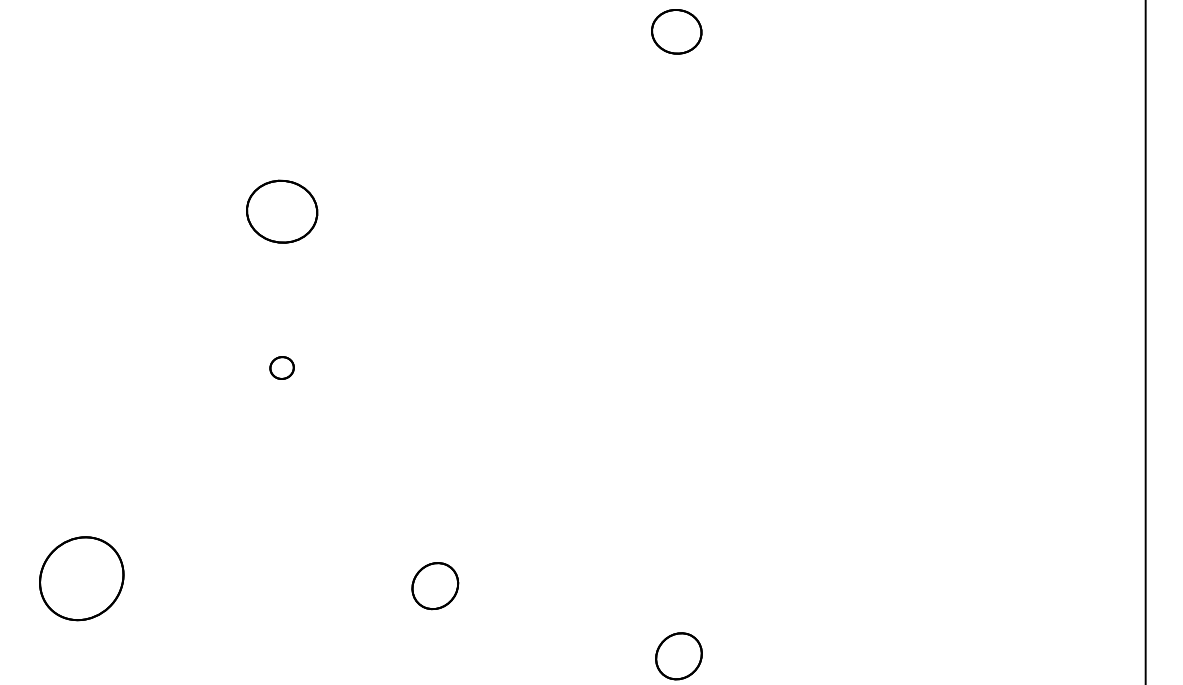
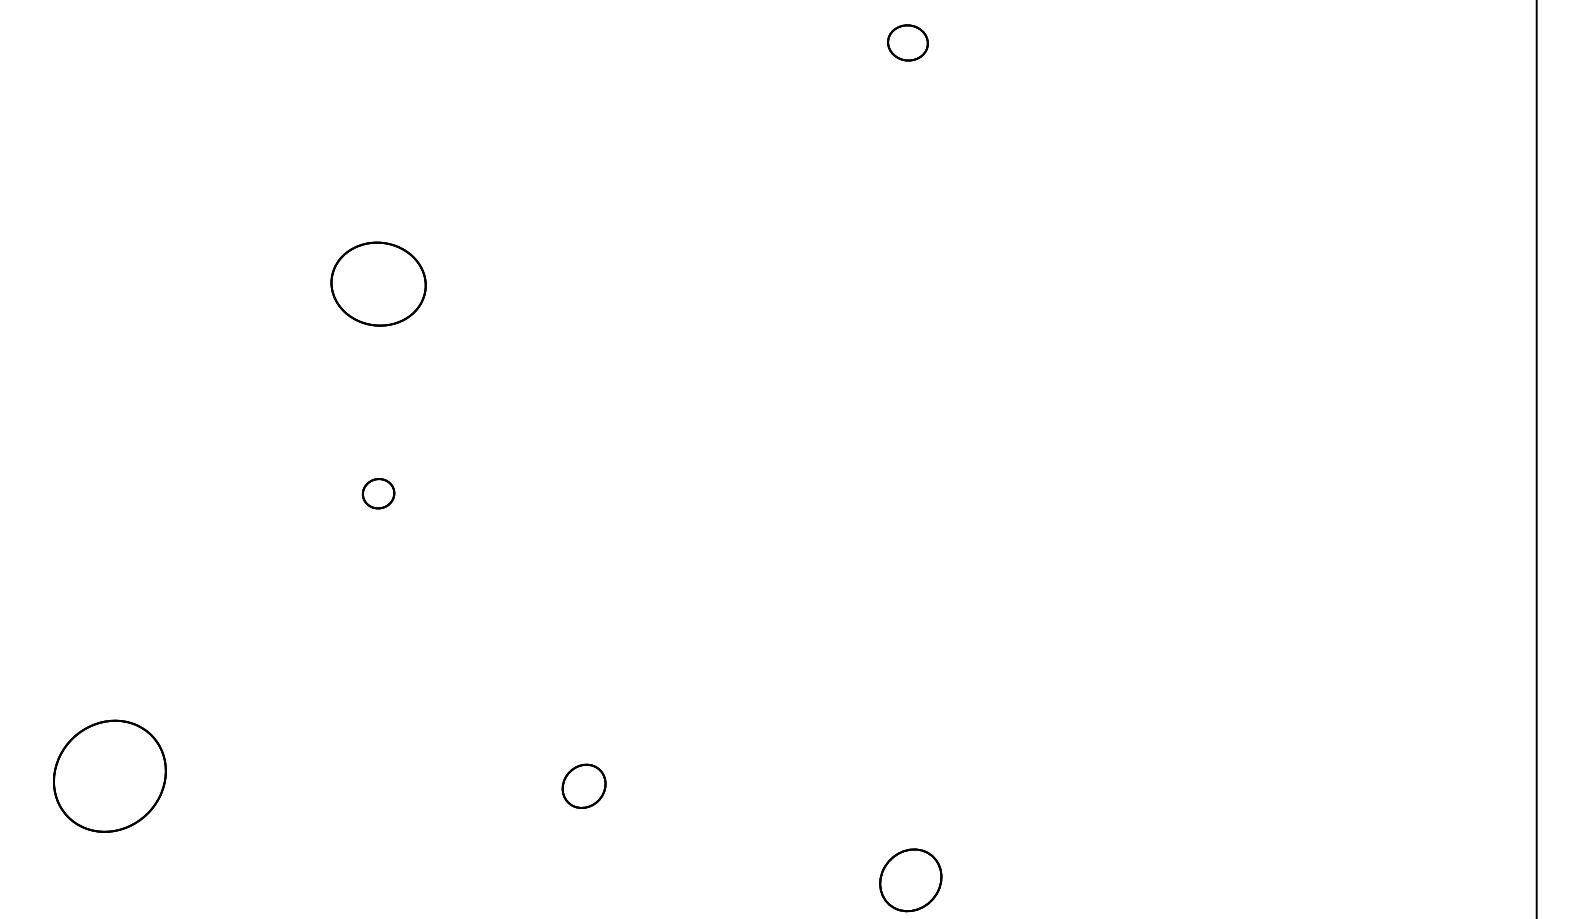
part: (676, 31) -> (907, 42), size x0.6
part: (435, 586) -> (584, 786), size x0.7

